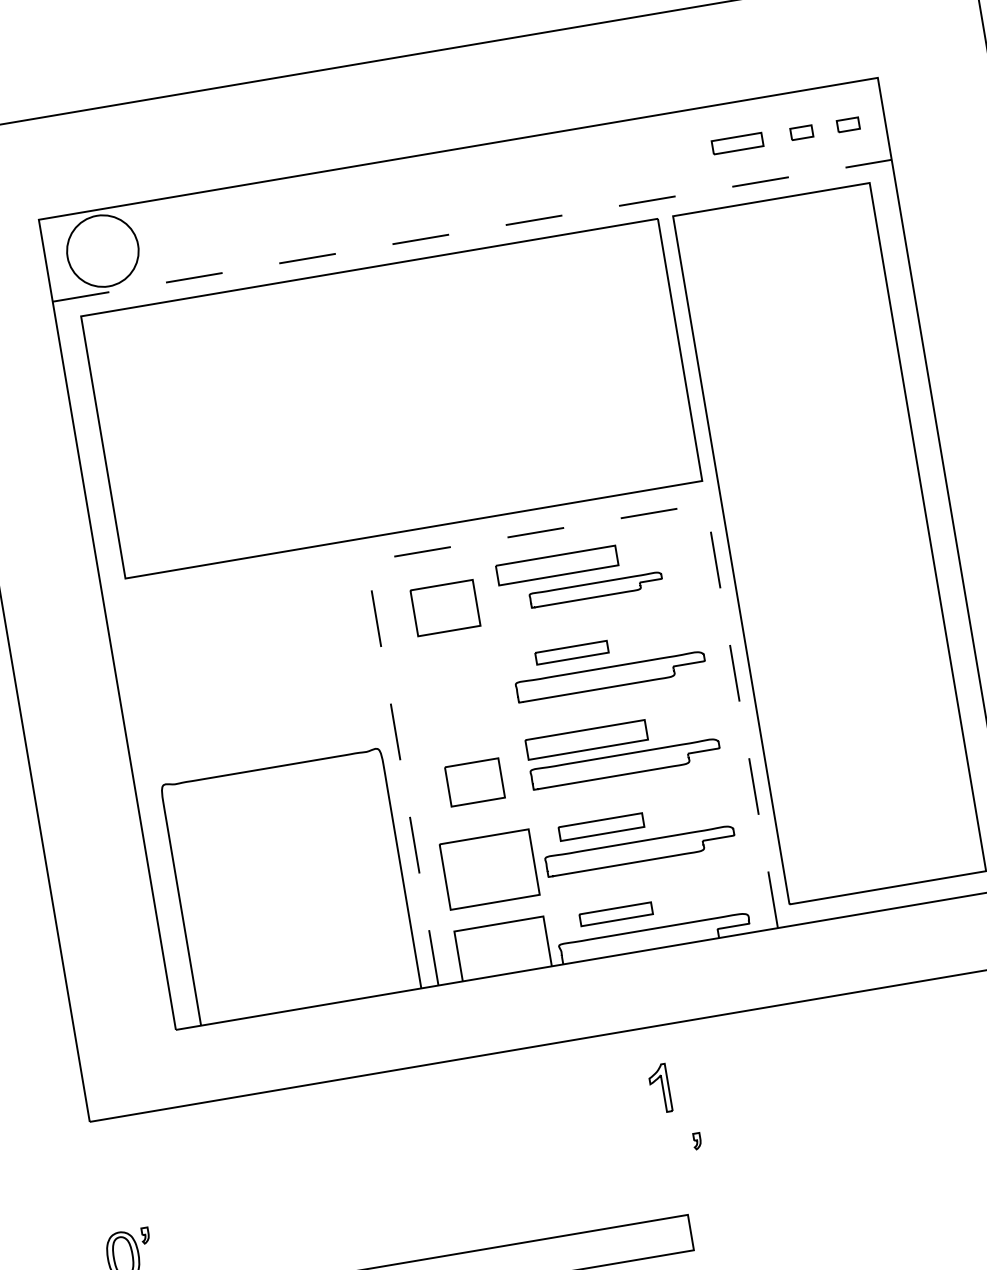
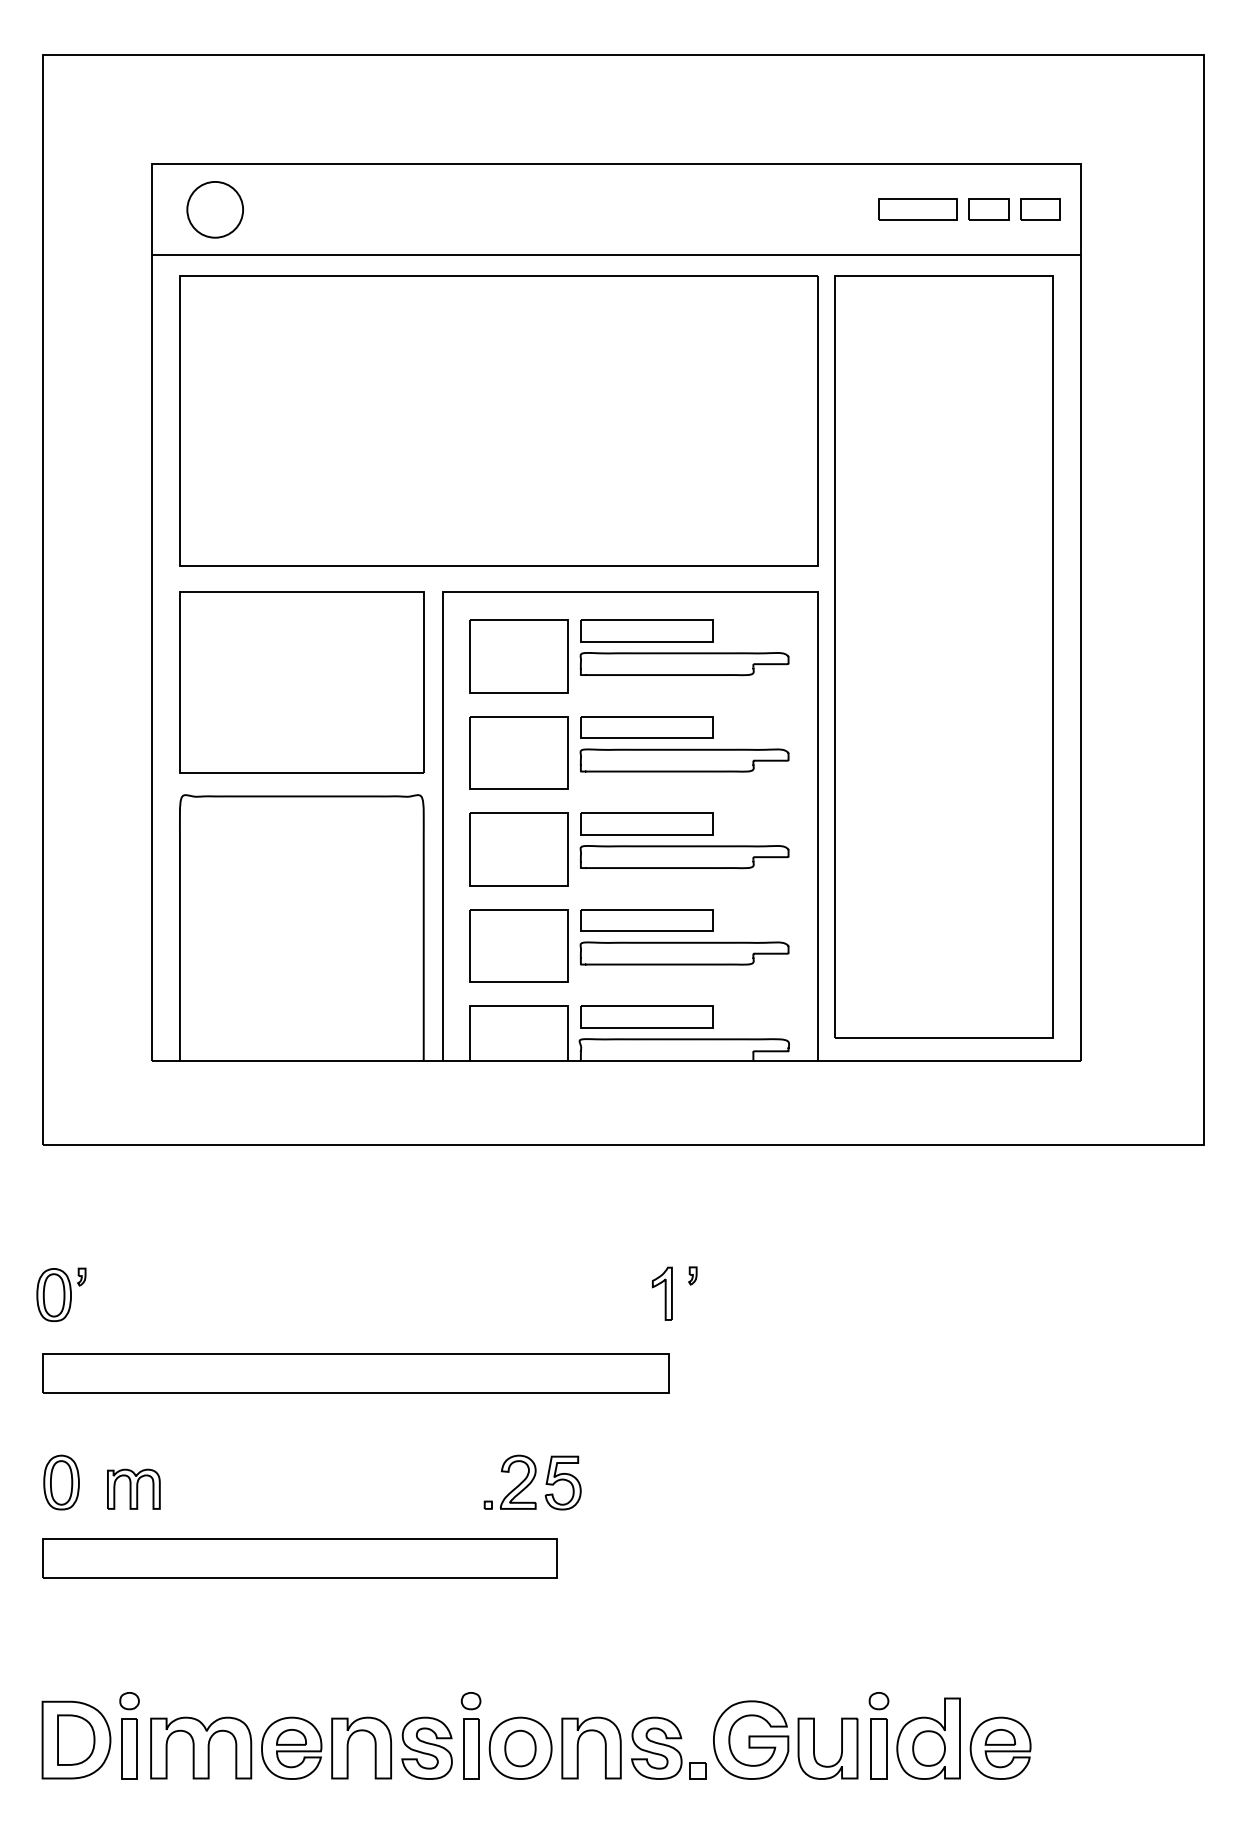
part: (848, 124) -> (1040, 209), size x1.67
part: (801, 132) -> (988, 209), size x1.67
part: (737, 143) -> (917, 209), size x1.43
line: (472, 231) -> (616, 255), dashed -> solid
circle: (103, 250) -> (215, 209), size x0.71
line: (536, 532) -> (630, 591), dashed -> solid
part: (596, 590) -> (684, 664), size x1.43
part: (445, 608) -> (518, 656), size x1.43
part: (571, 652) -> (646, 727), size x1.67
part: (253, 664) -> (301, 682), added
part: (459, 695) -> (518, 752), added
part: (474, 782) -> (518, 849), size x1.67
part: (601, 827) -> (646, 920), size x1.43
part: (615, 913) -> (646, 1016), size x1.67
part: (660, 1088) -> (662, 1293), moved

